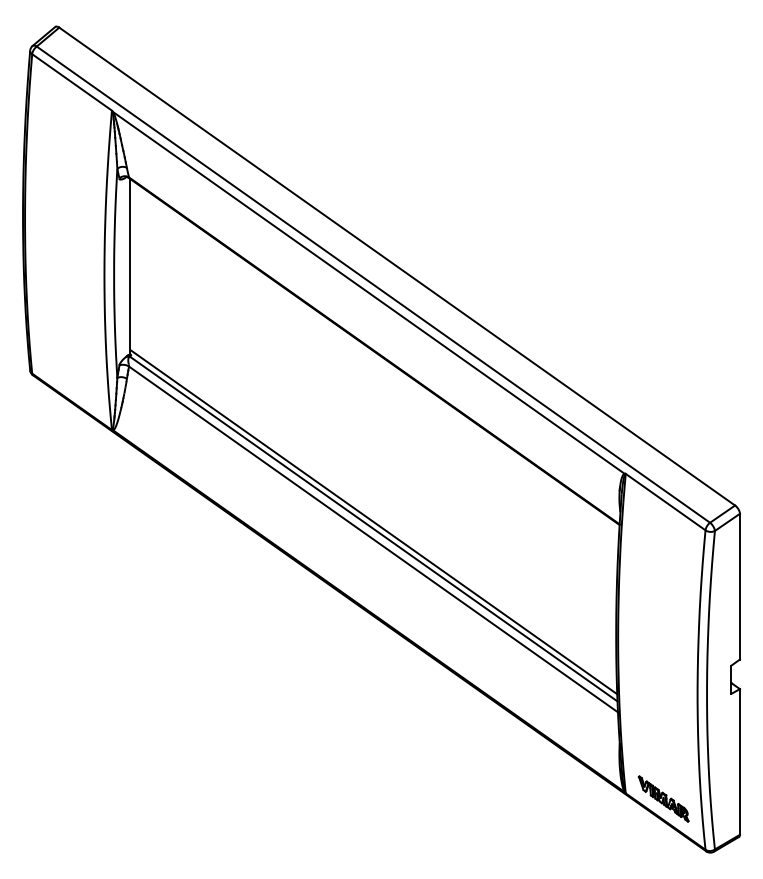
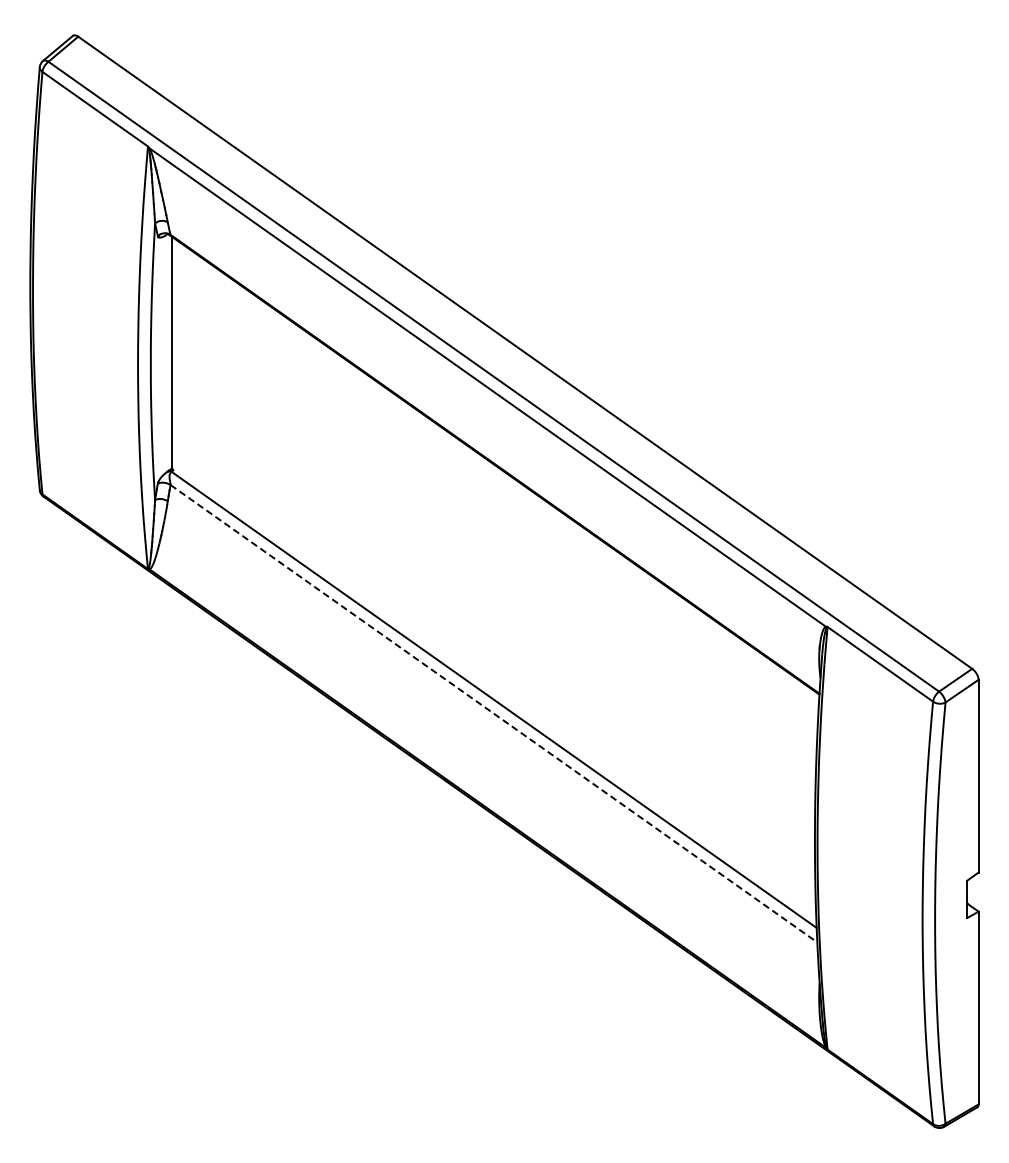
line: (373, 521) -> (494, 690), removed
line: (373, 539) -> (494, 713), solid -> dashed
part: (663, 798) -> (877, 1056), removed

